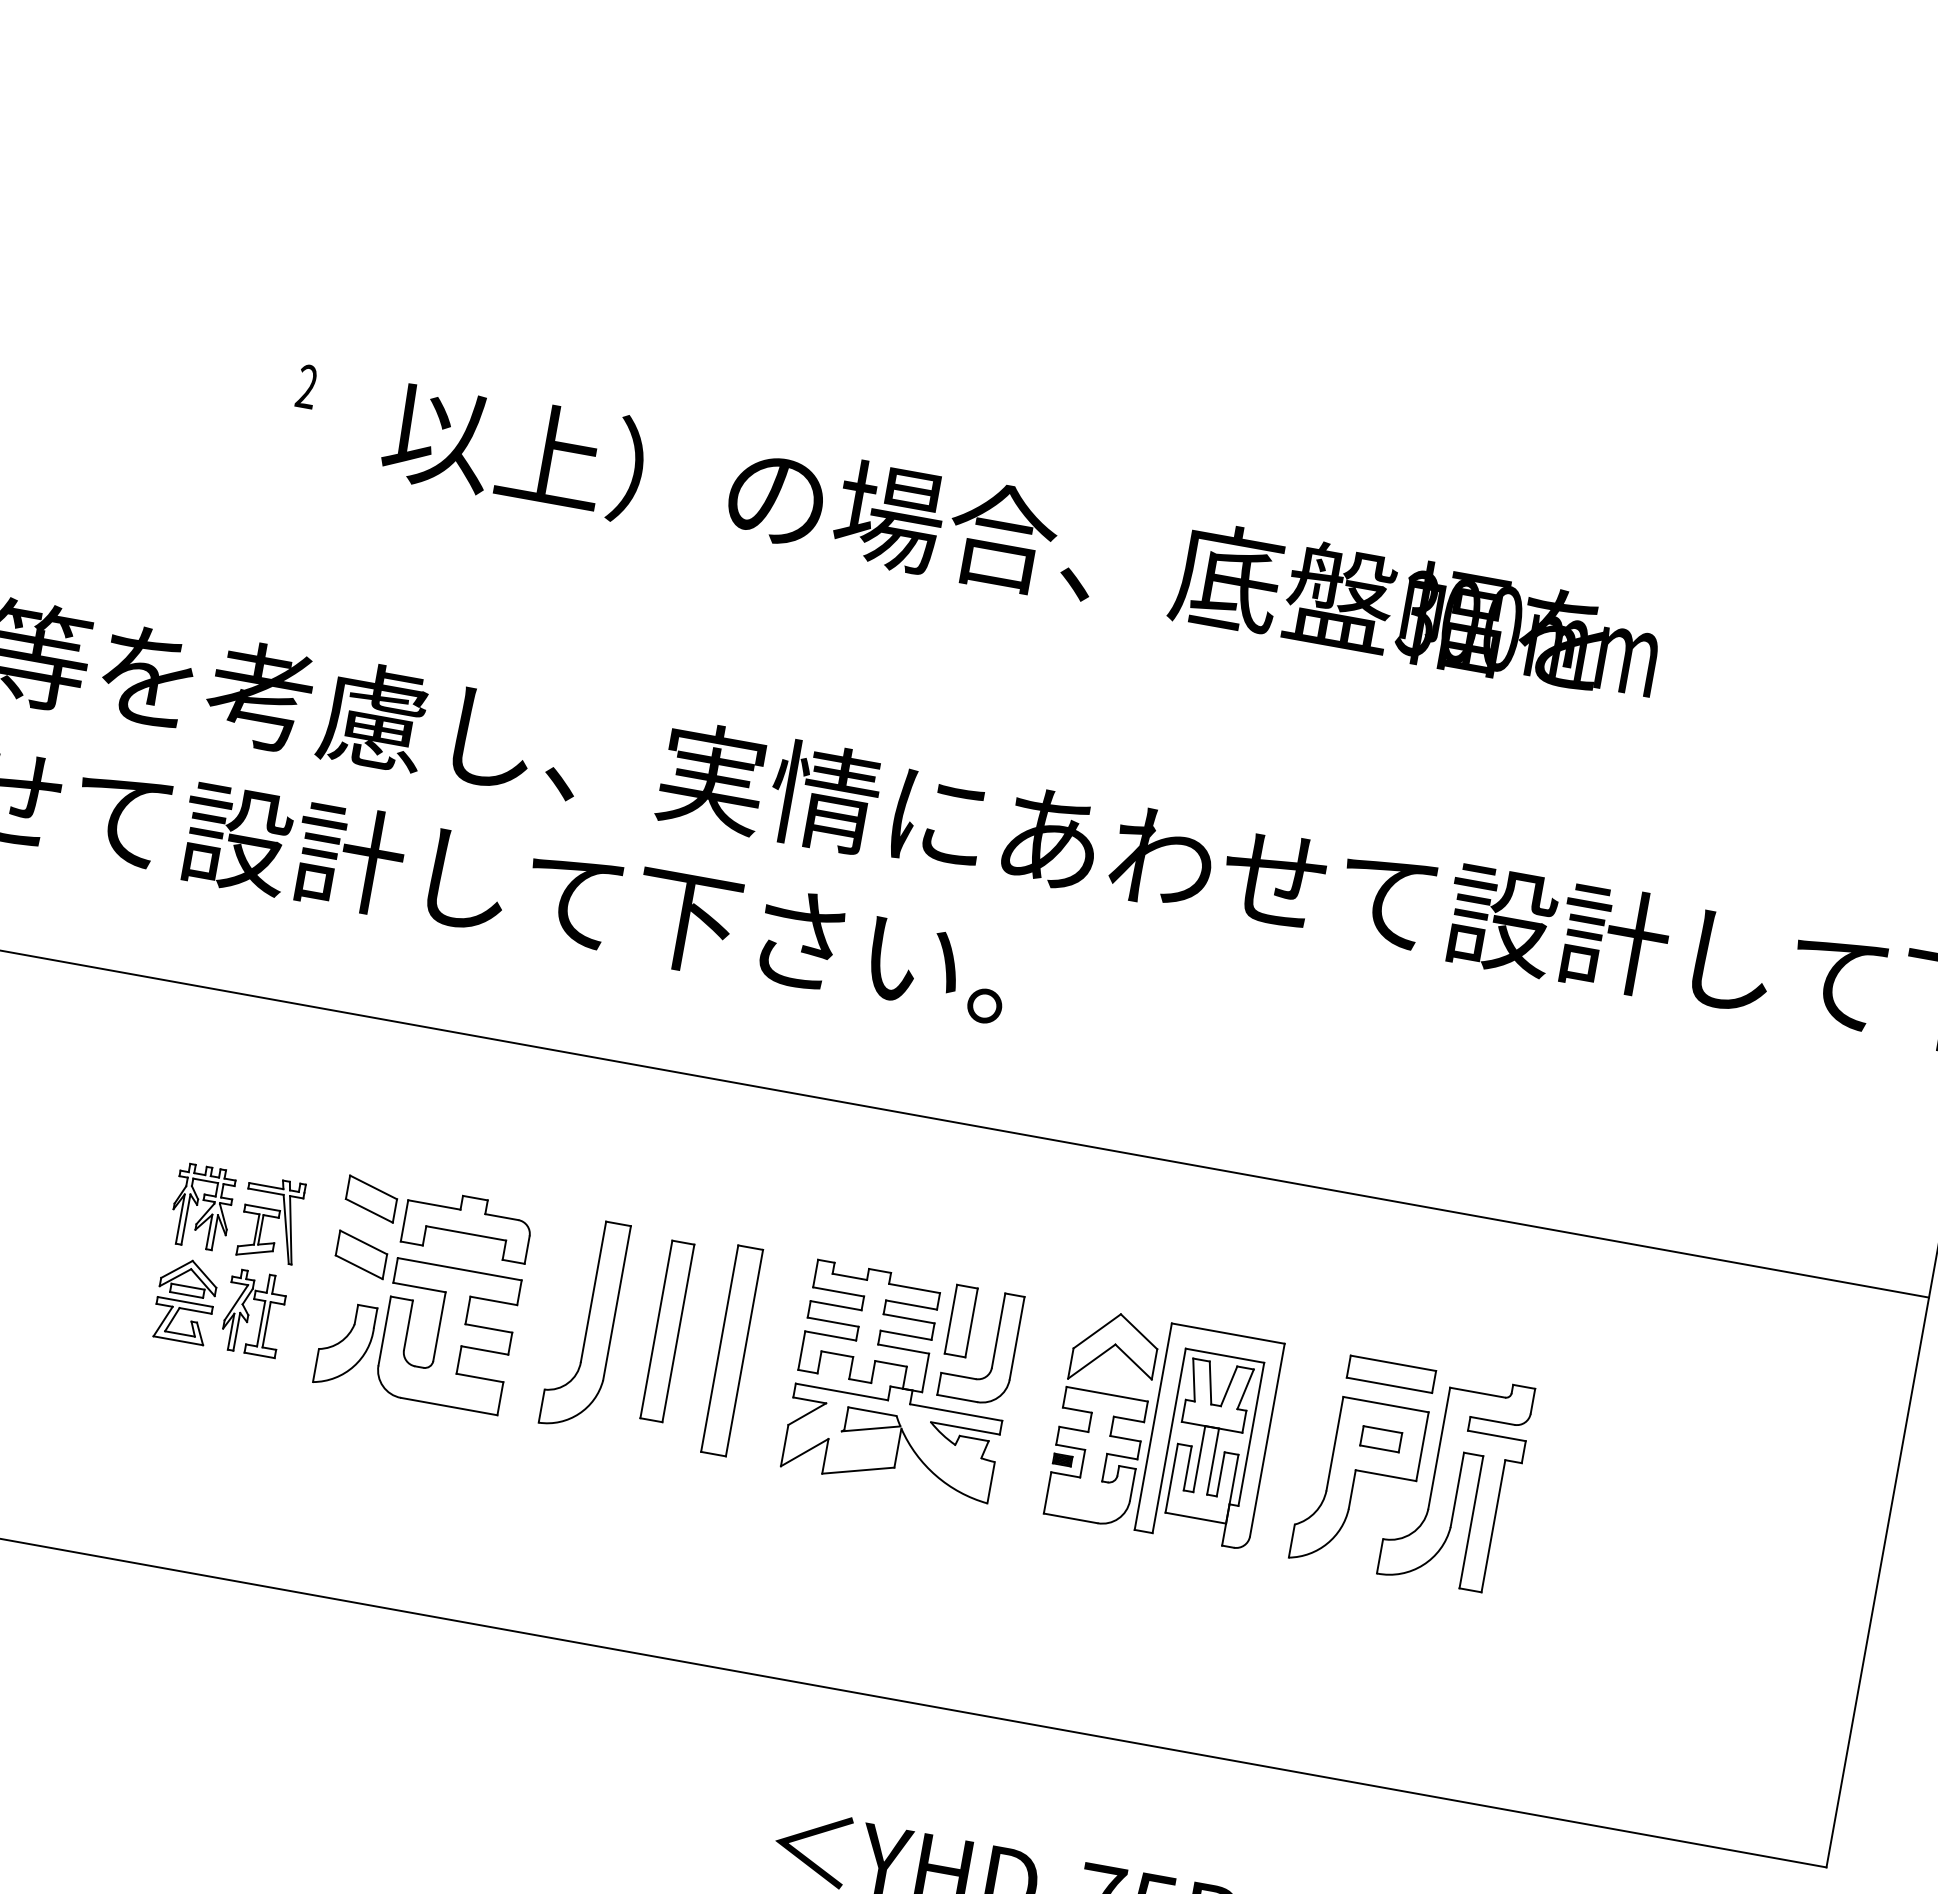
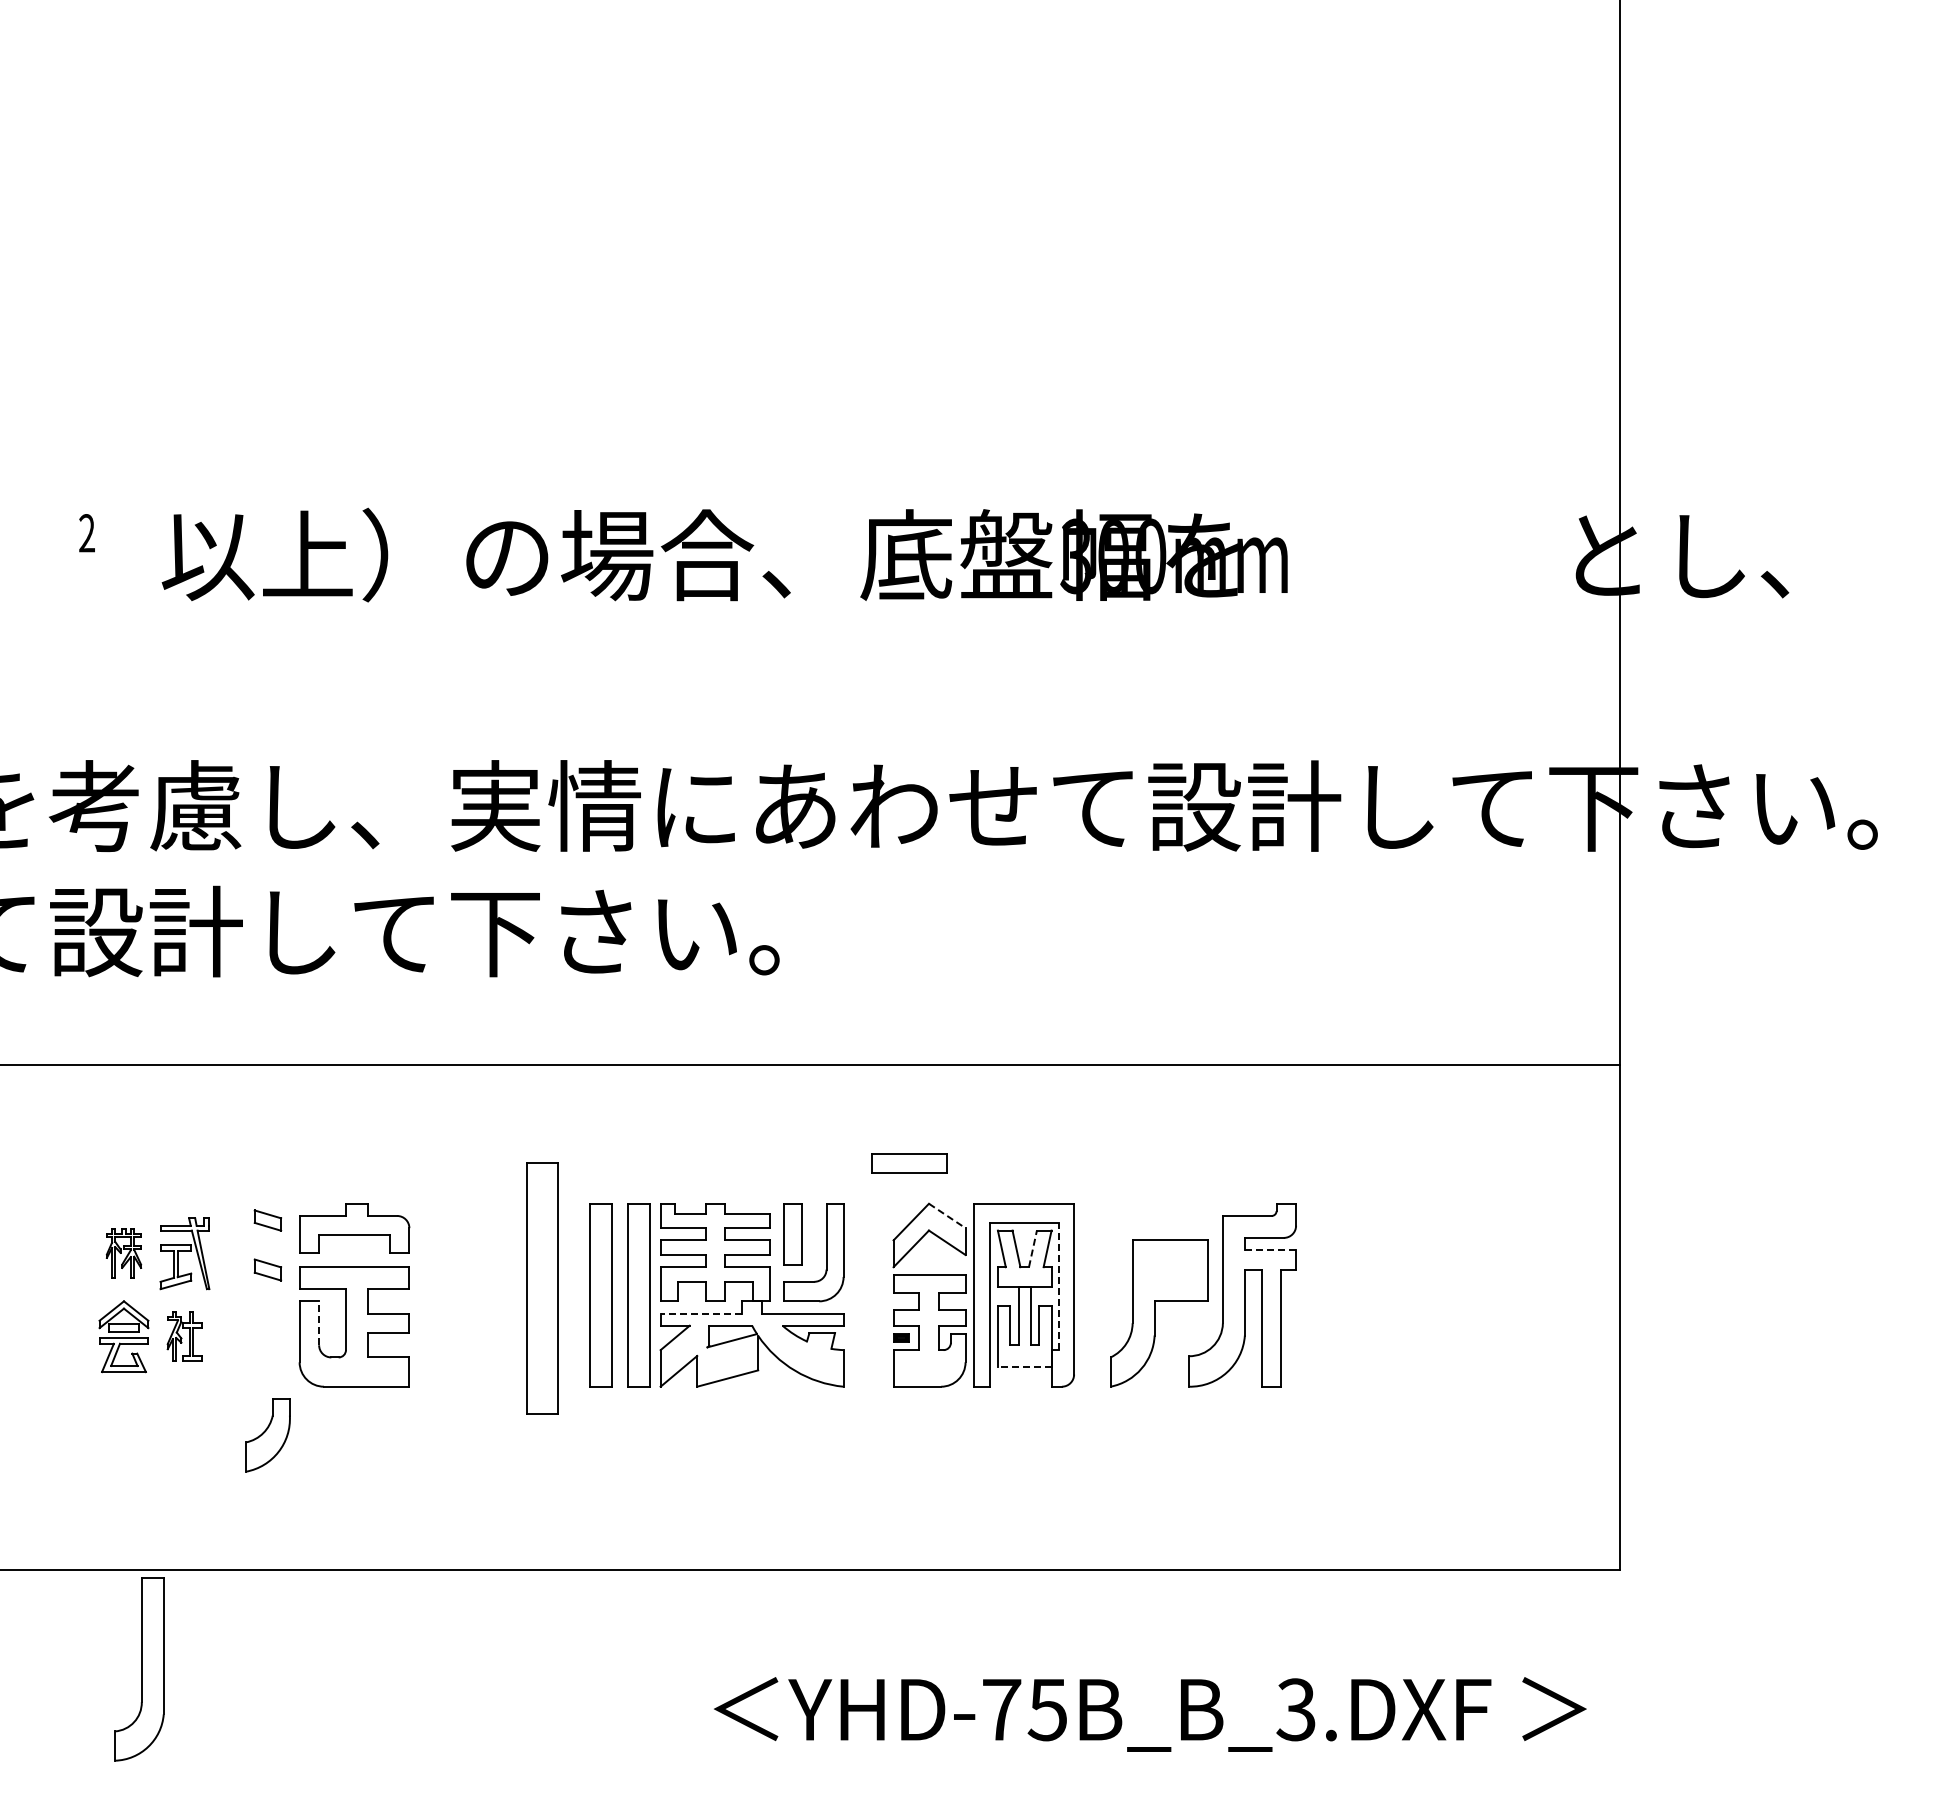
part: (371, 1198) -> (267, 1220), size x0.6
part: (201, 1206) -> (123, 1253), size x0.7
part: (361, 1254) -> (267, 1269), size x0.6
part: (253, 1312) -> (184, 1336), size x0.7
part: (584, 1324) -> (139, 1669), moved
line: (408, 1325) -> (319, 1323), solid -> dashed
part: (667, 1331) -> (542, 1288), size x1.6
line: (1139, 1331) -> (947, 1215), solid -> dashed
part: (344, 1345) -> (267, 1435), moved
part: (774, 1358) -> (638, 1295), added
part: (1391, 1374) -> (909, 1163), moved
line: (1228, 1385) -> (1032, 1248), solid -> dashed
line: (841, 1391) -> (701, 1313), solid -> dashed
line: (1251, 1434) -> (1059, 1286), solid -> dashed
line: (1496, 1436) -> (1270, 1250), solid -> dashed
part: (1381, 1438) -> (1171, 1270), removed
line: (1195, 1518) -> (1024, 1367), solid -> dashed

